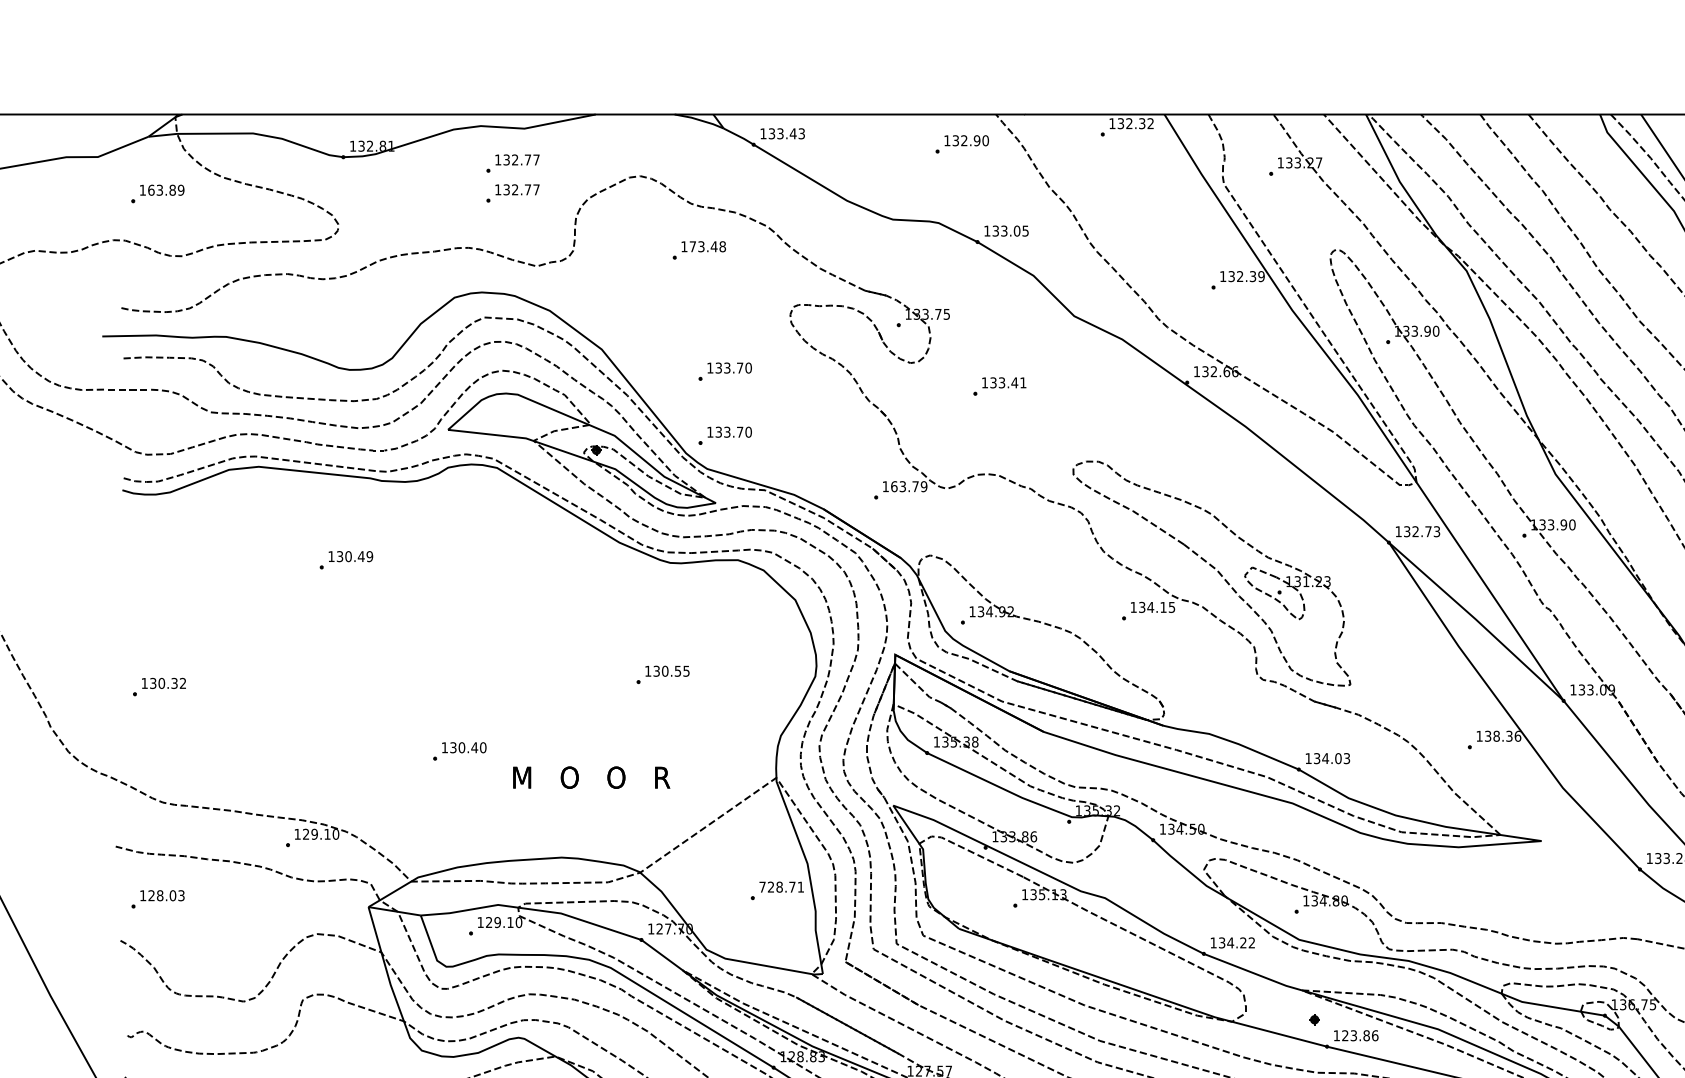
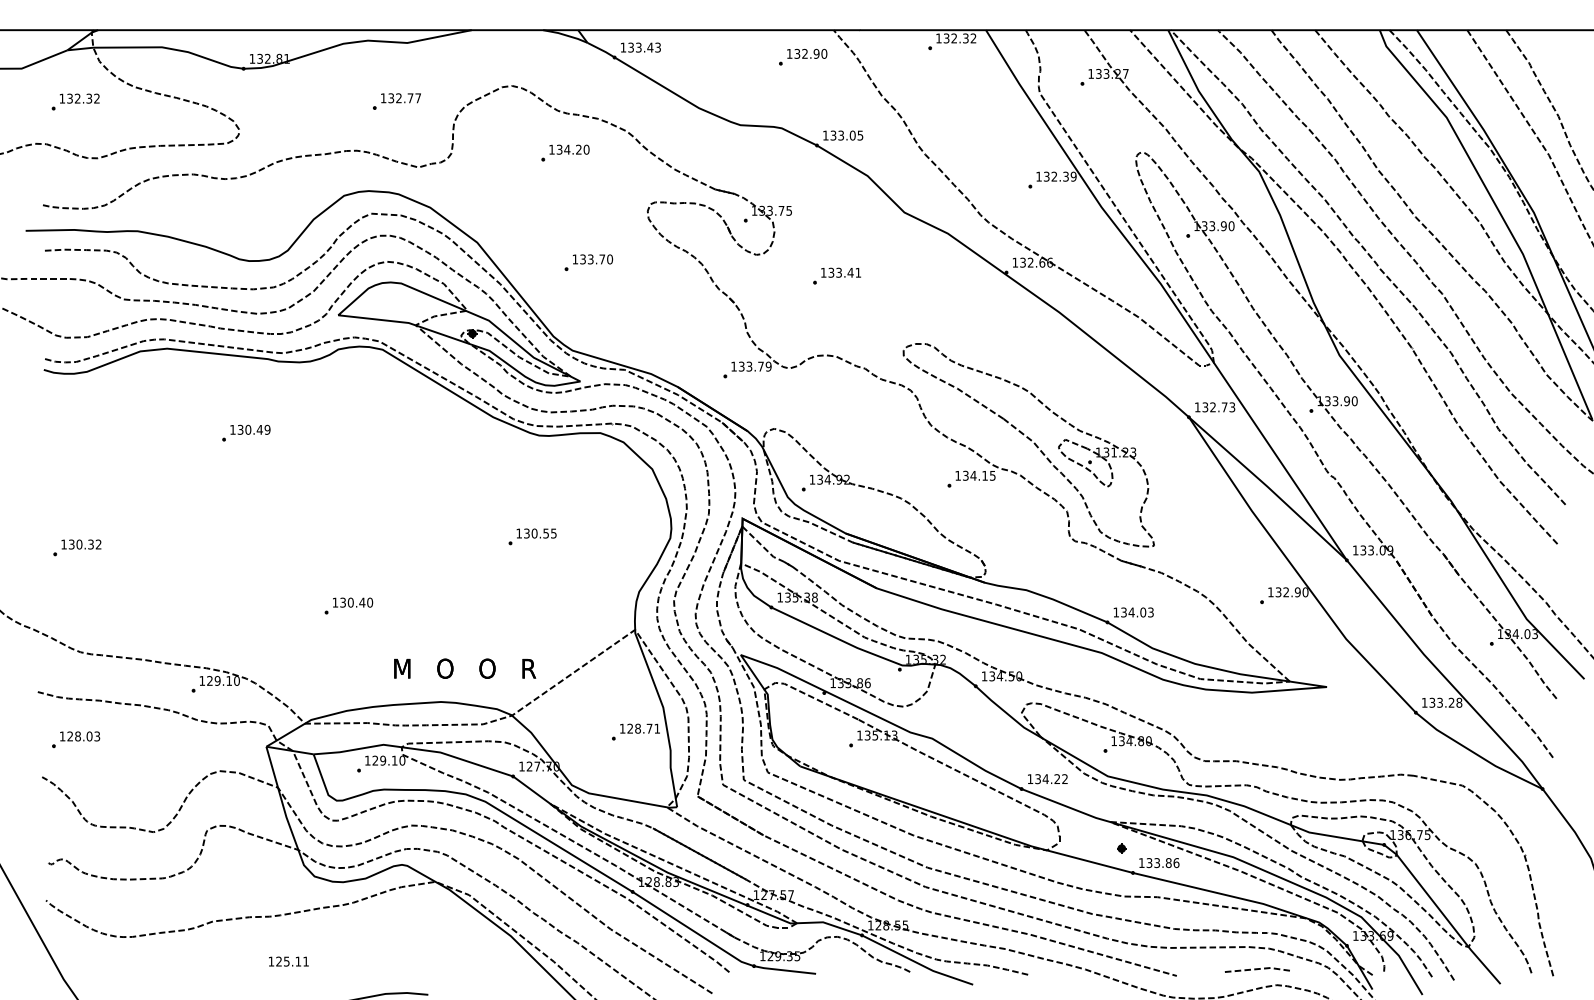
part: (512, 163) -> (396, 74), removed
text: (166, 190) -> (83, 98), 163.89 -> 132.32
text: (707, 246) -> (572, 149), 173.48 -> 134.20
part: (724, 435) -> (588, 320), removed
text: (894, 486) -> (741, 366), 163.79 -> 133.79
text: (1506, 736) -> (1295, 592), 138.36 -> 132.90
text: (592, 777) -> (465, 668), moved
text: (762, 886) -> (622, 728), 728.71 -> 128.71
text: (1345, 1036) -> (1149, 863), 123.86 -> 133.86

